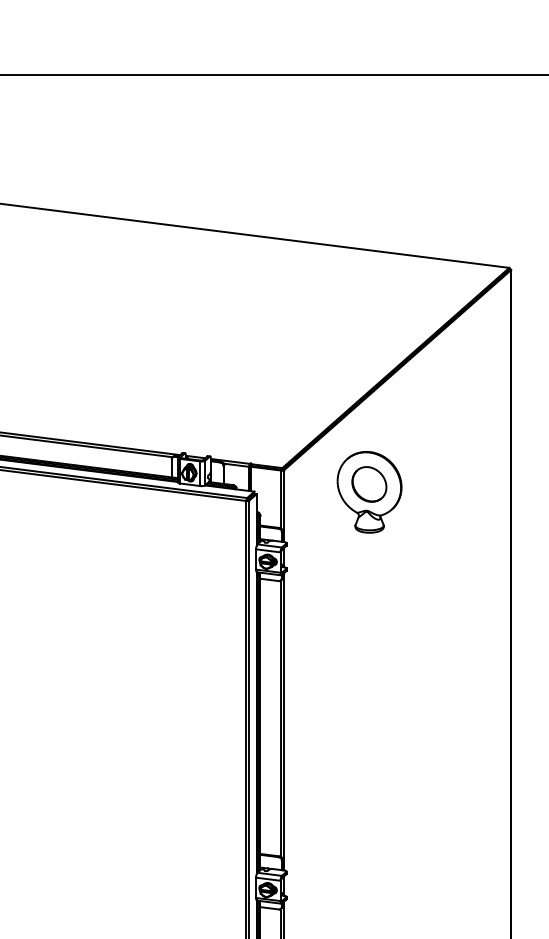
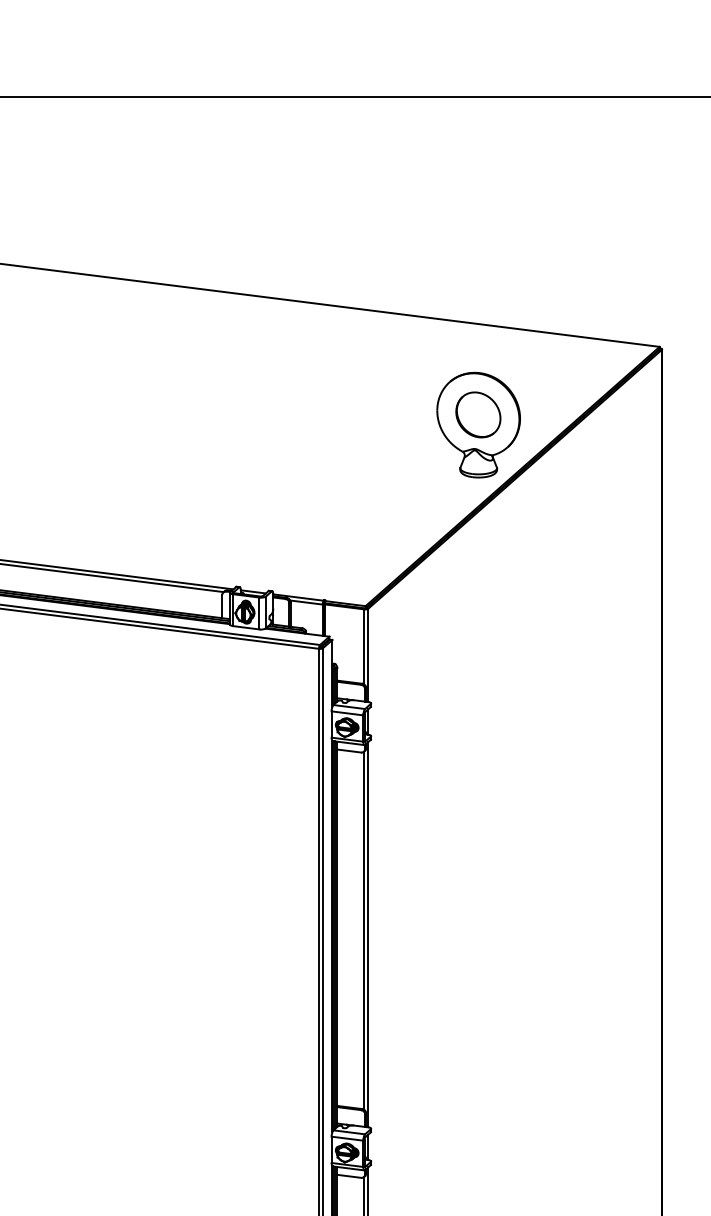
part: (369, 492) -> (478, 425), moved

